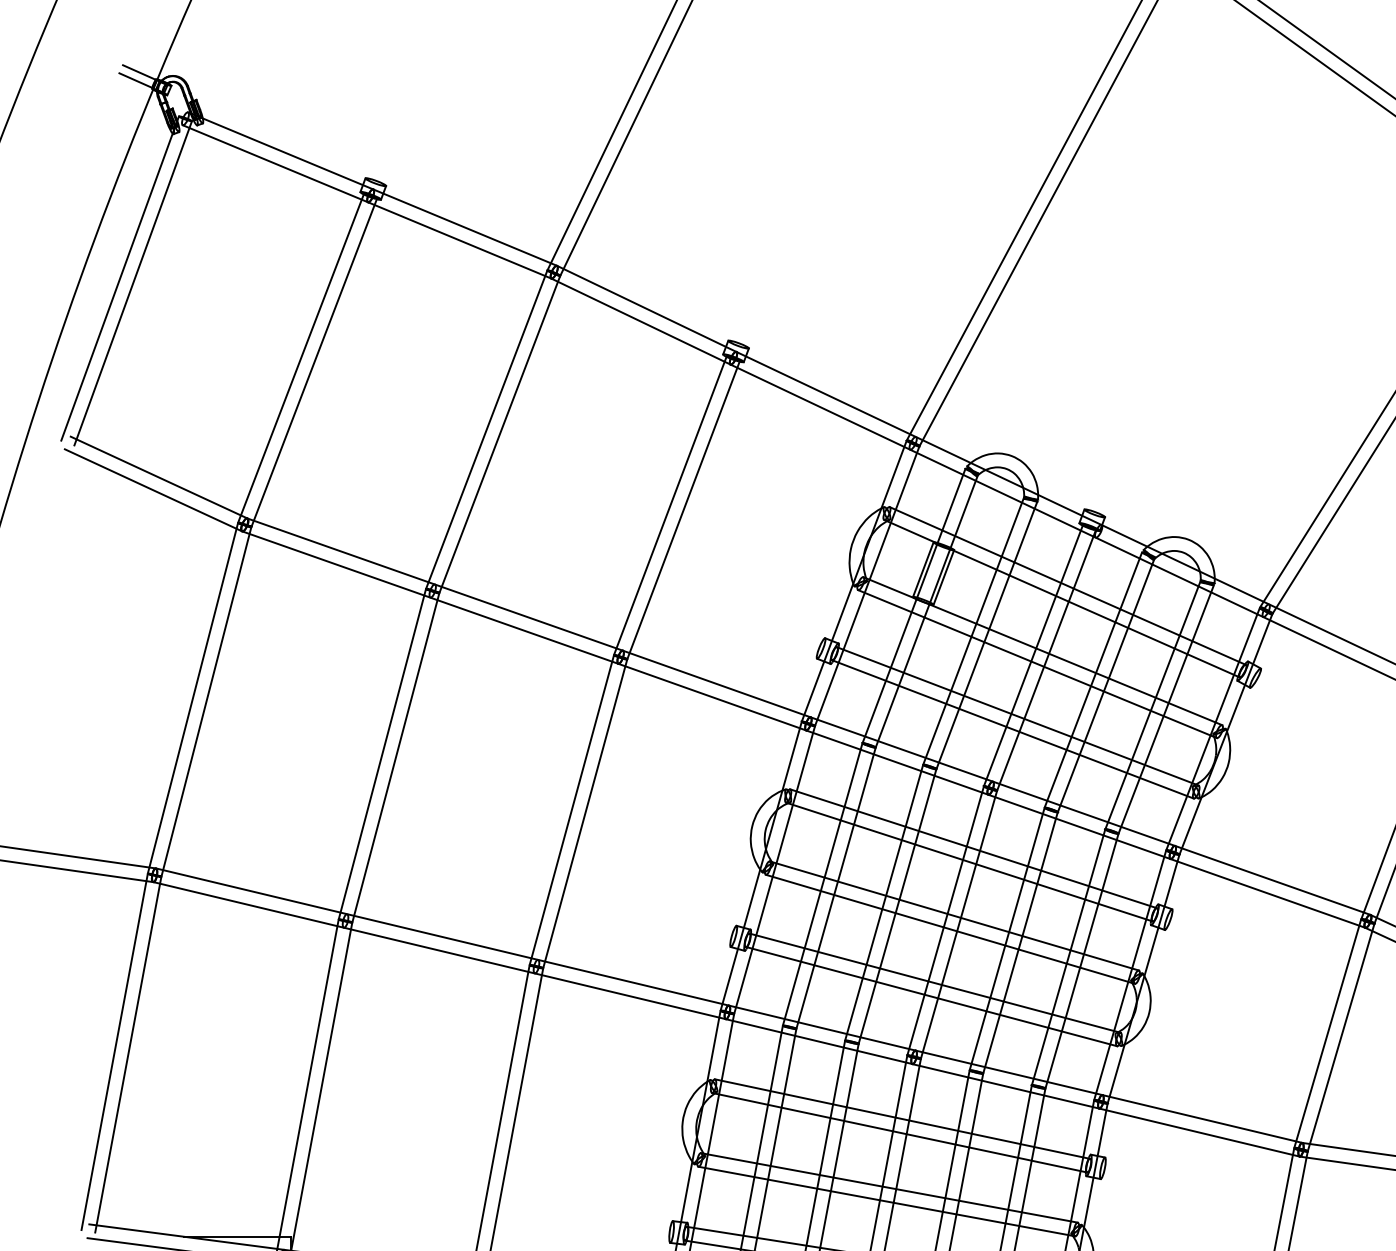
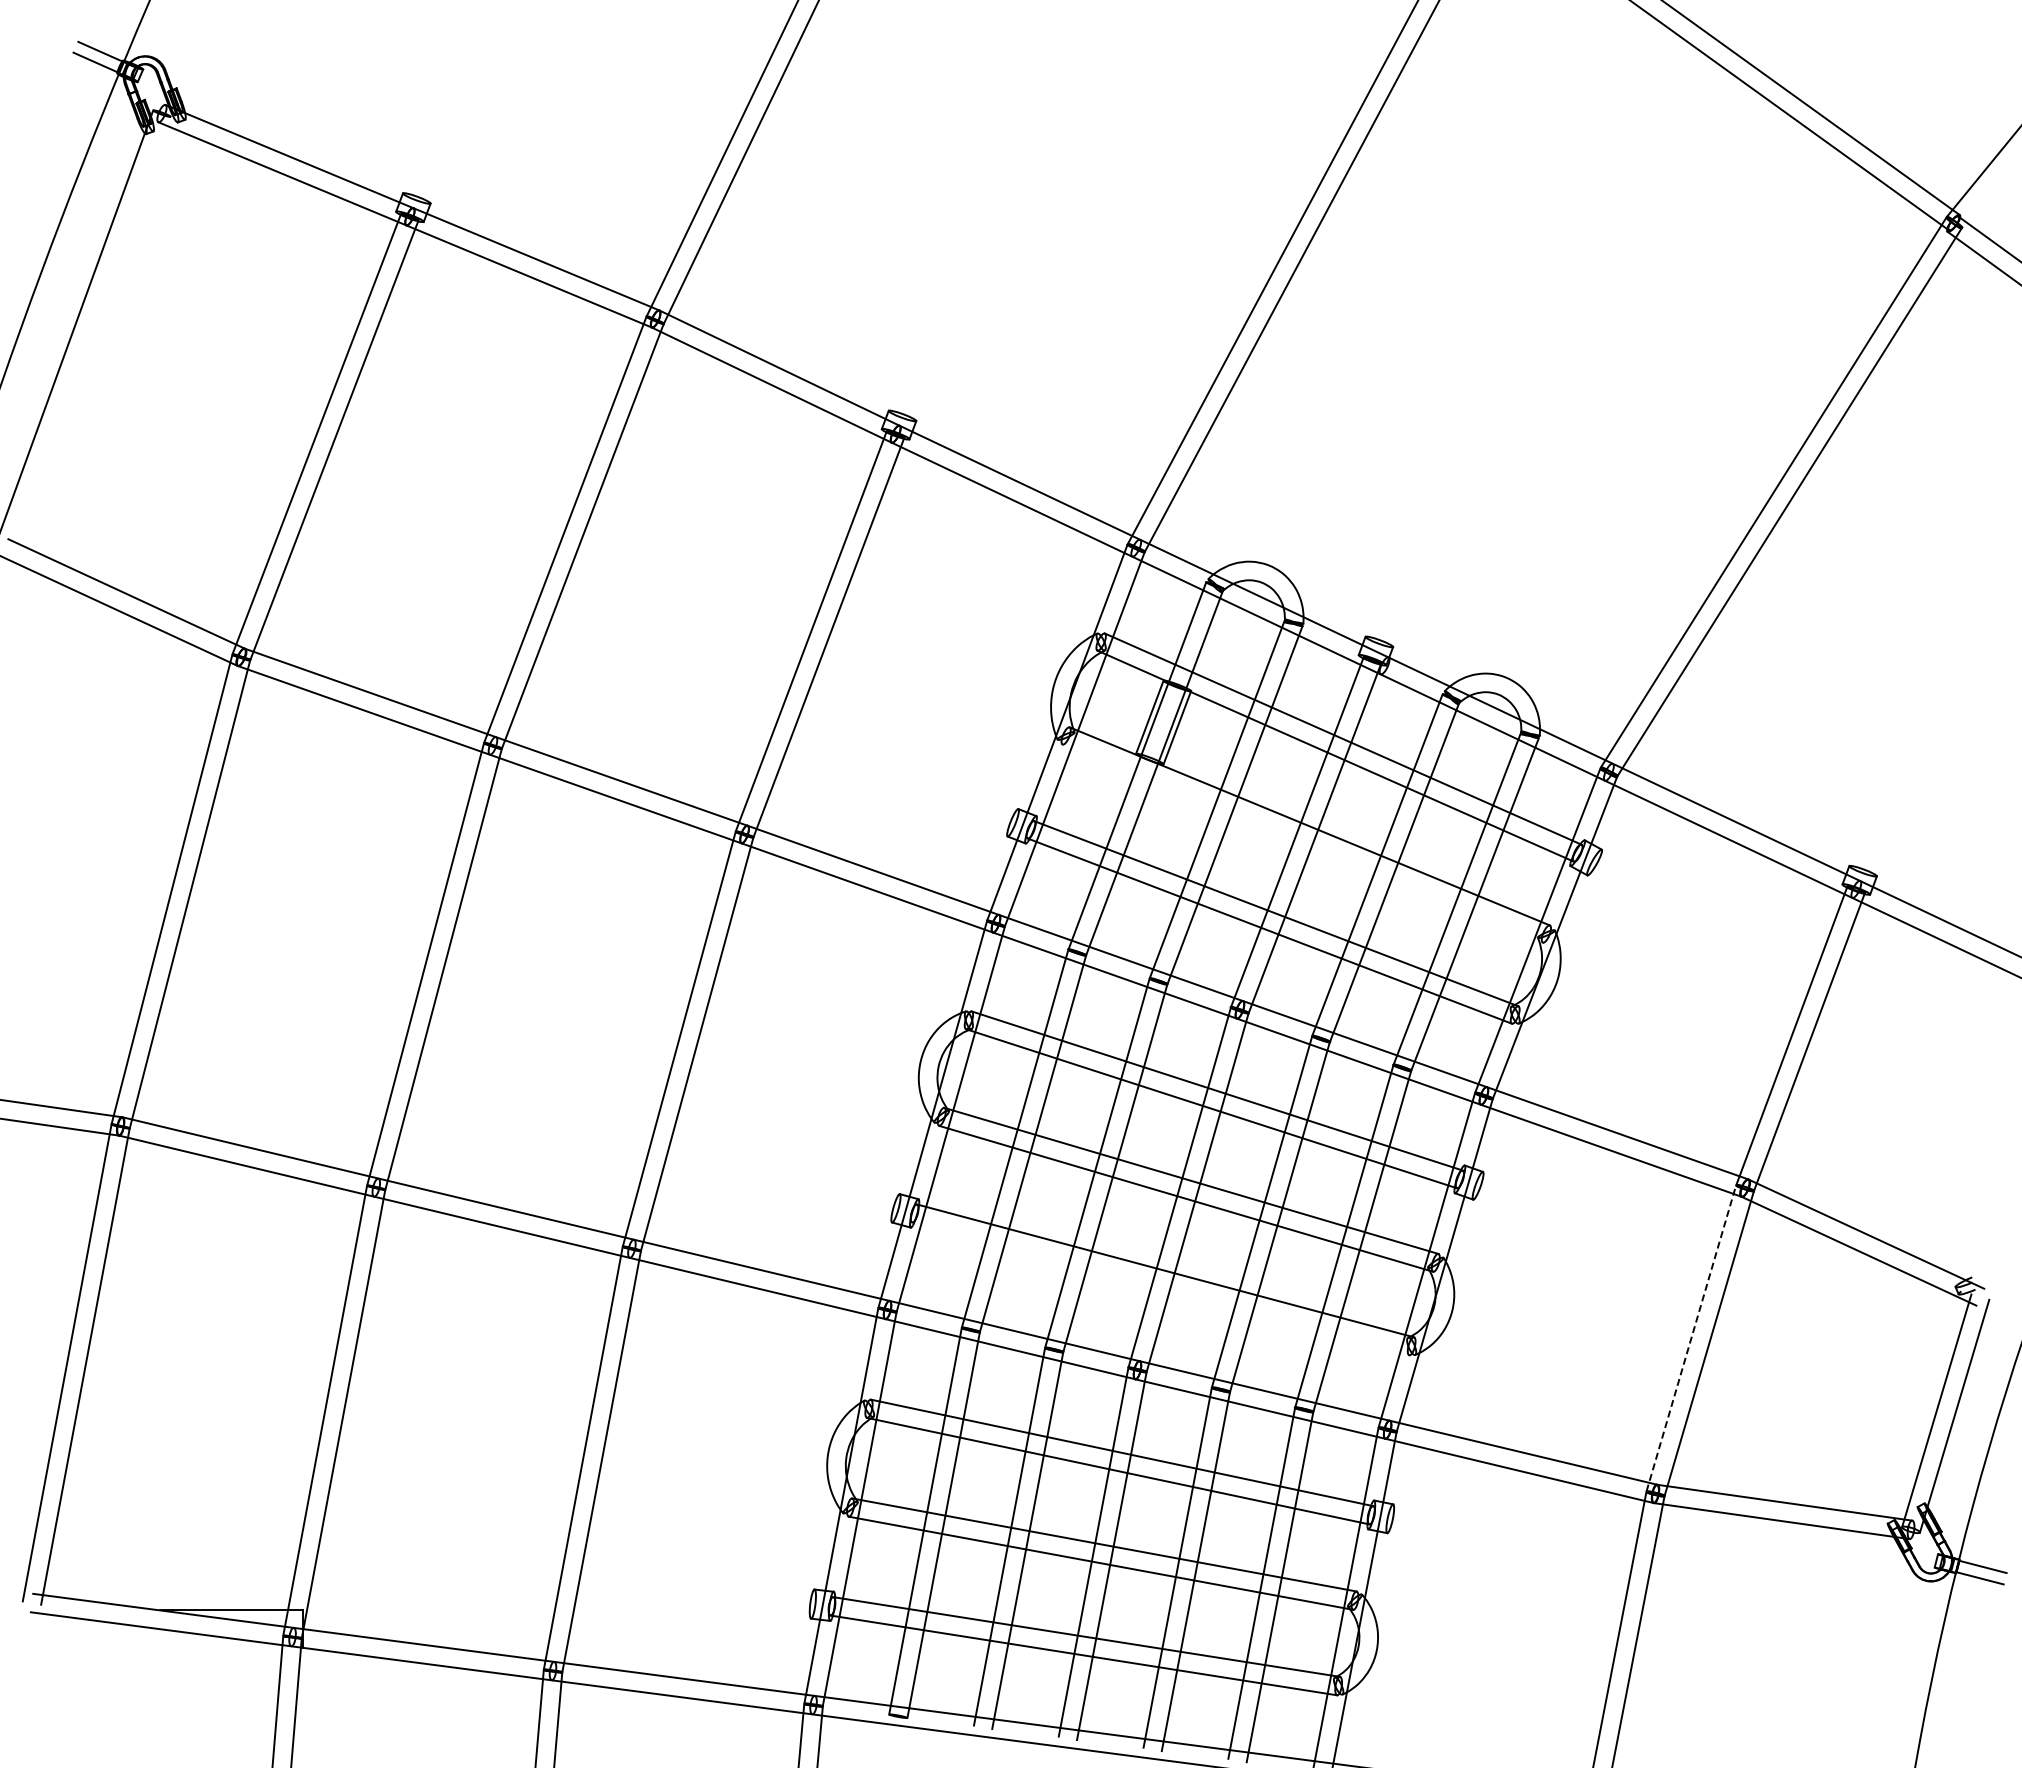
line: (132, 283) -> (91, 333), removed
line: (1037, 663) -> (1302, 843), removed
line: (931, 996) -> (1160, 1288), removed
line: (1327, 1032) -> (1691, 1337), solid -> dashed

